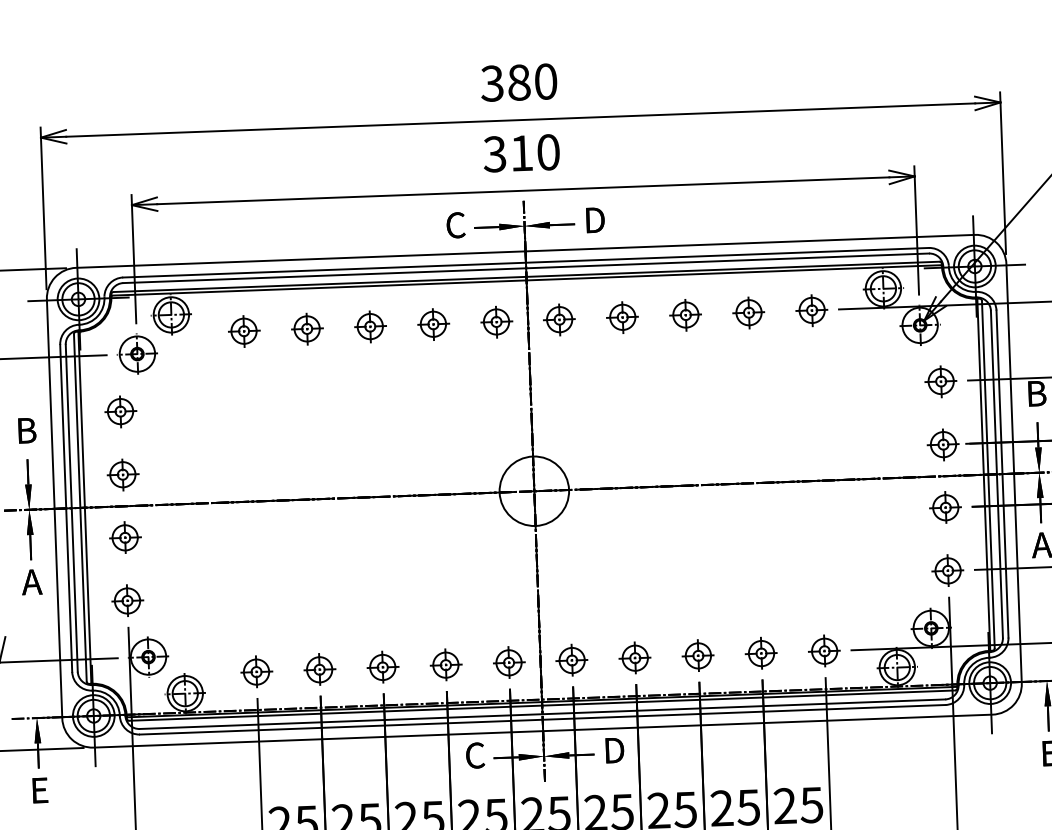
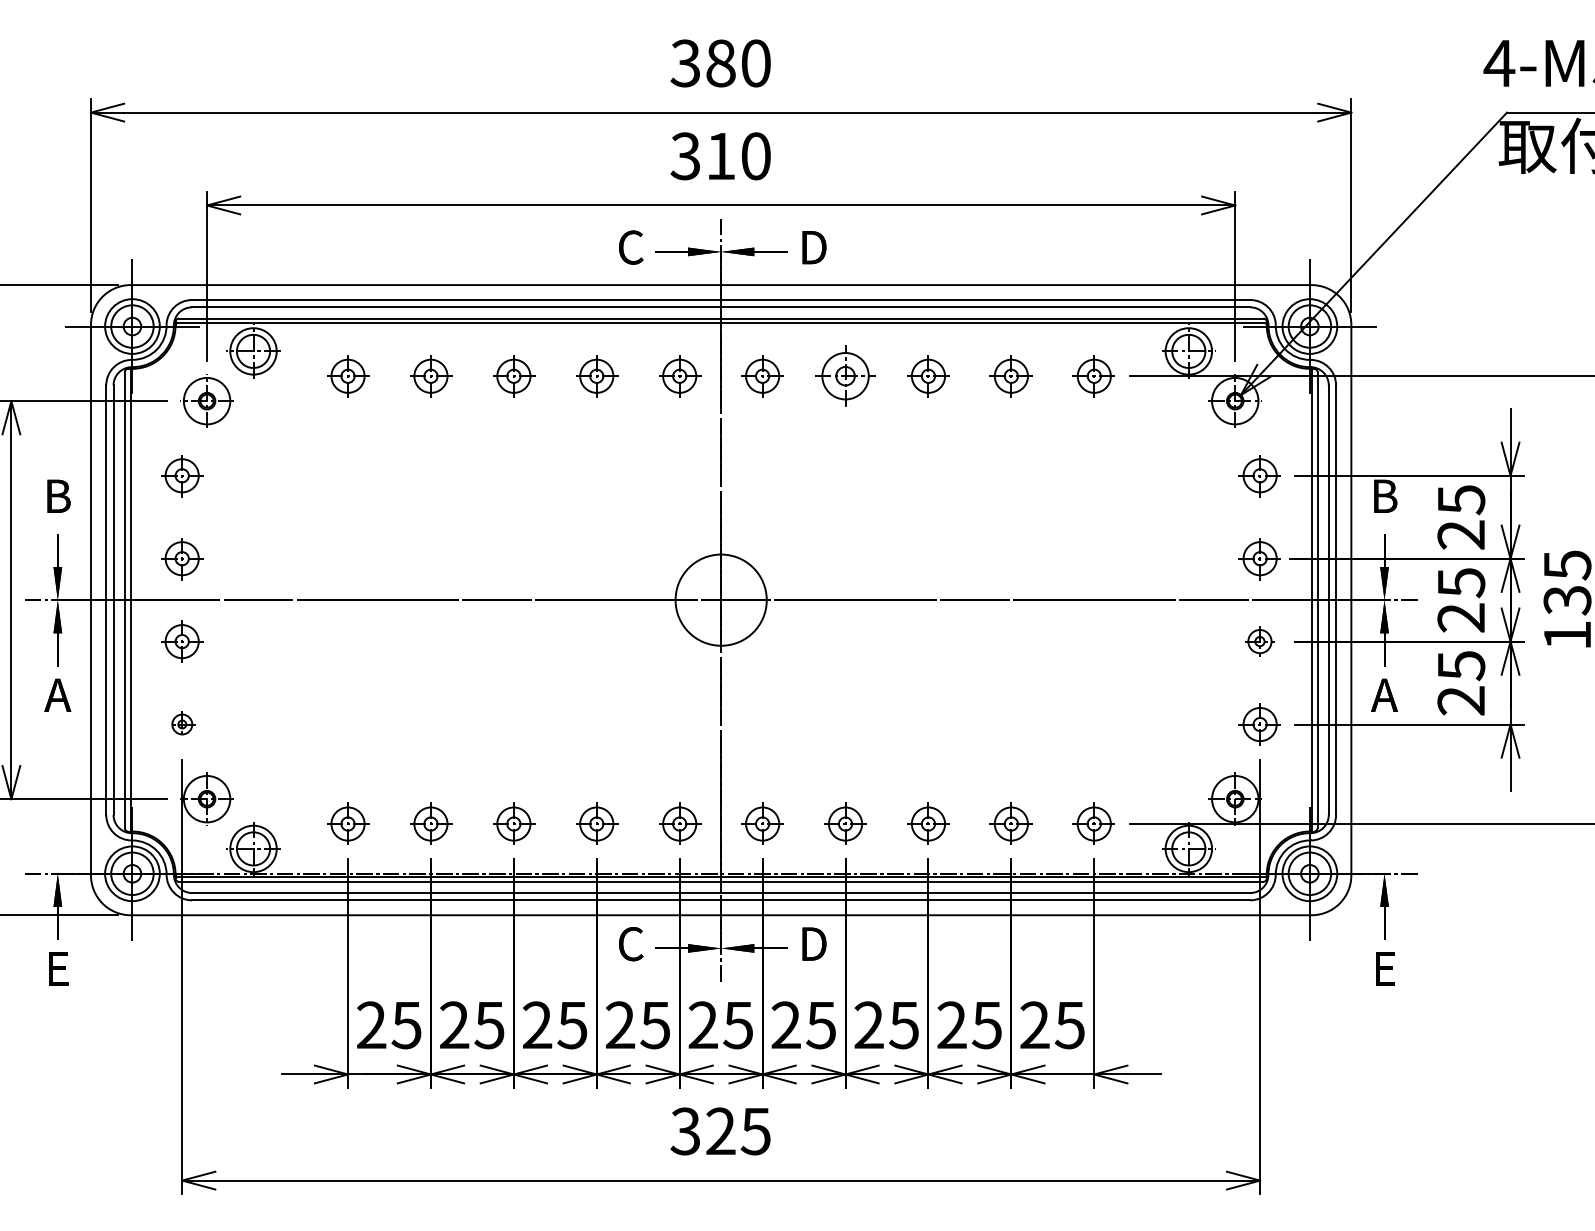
part: (622, 317) -> (845, 376), size x1.4
part: (945, 507) -> (1259, 641), size x0.7
part: (127, 600) -> (182, 724), size x0.6

